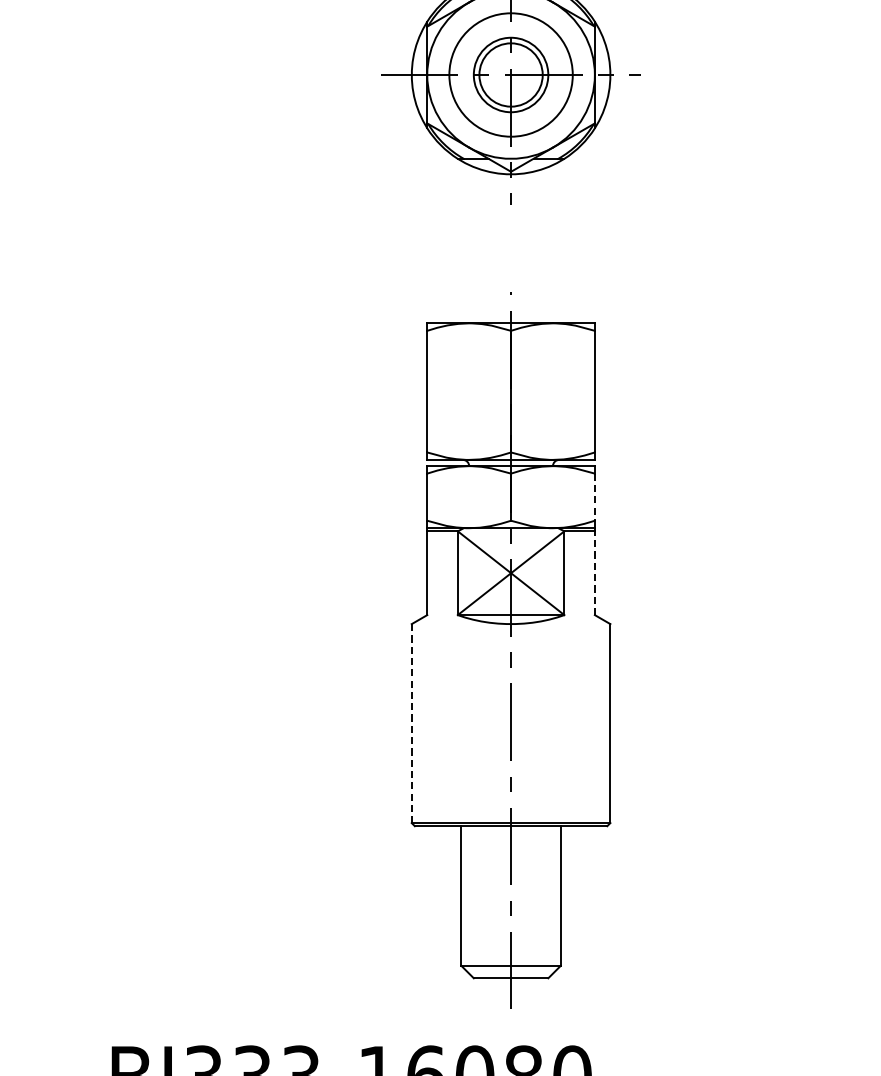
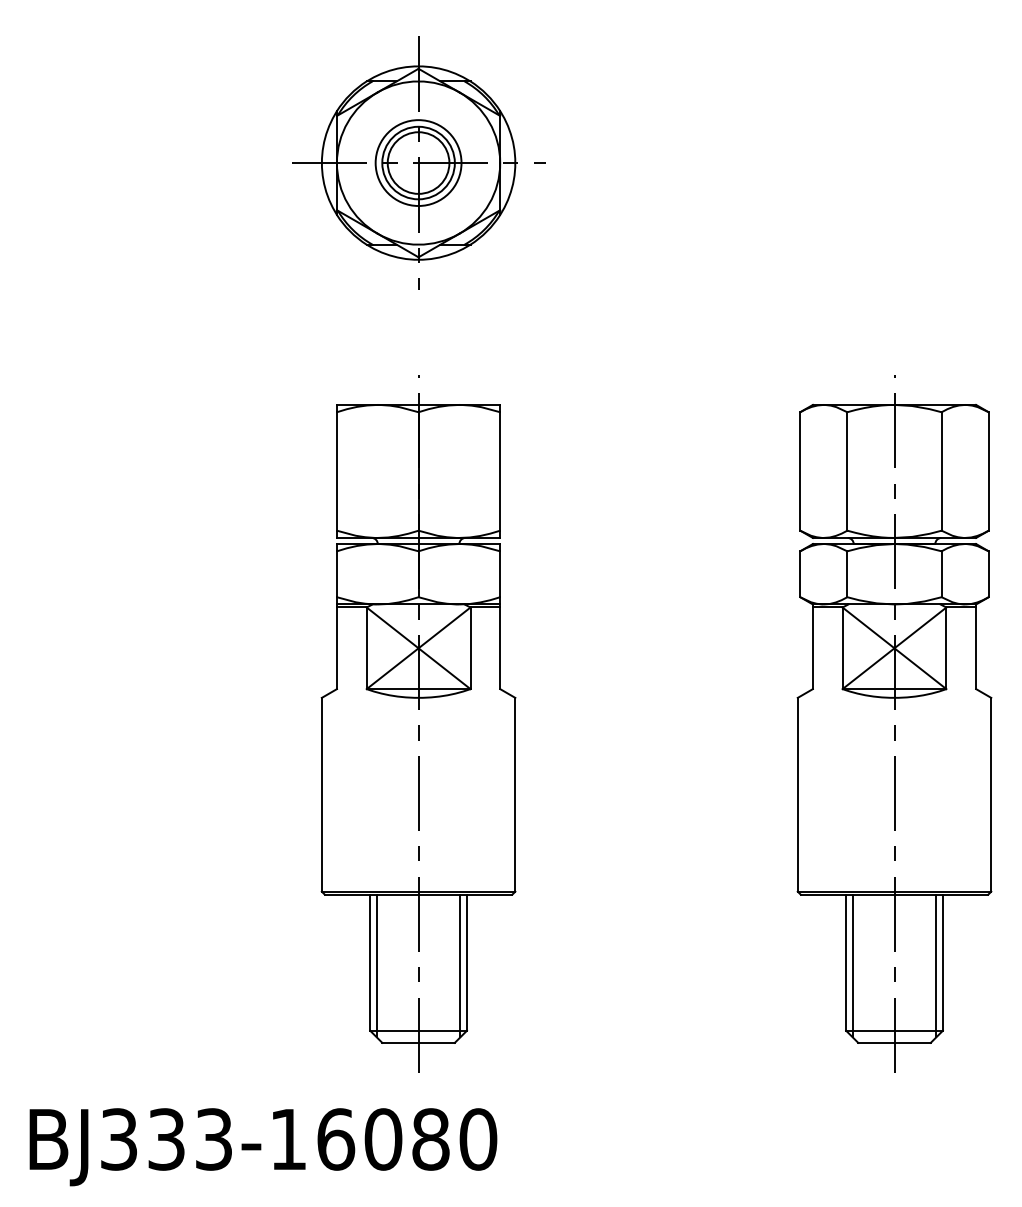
circle: (510, 74) -> (418, 162), size x0.71
line: (595, 497) -> (500, 574), dashed -> solid
line: (595, 573) -> (500, 648), dashed -> solid
line: (411, 723) -> (321, 794), dashed -> solid
line: (467, 898) -> (376, 965), added
line: (554, 898) -> (460, 965), added

